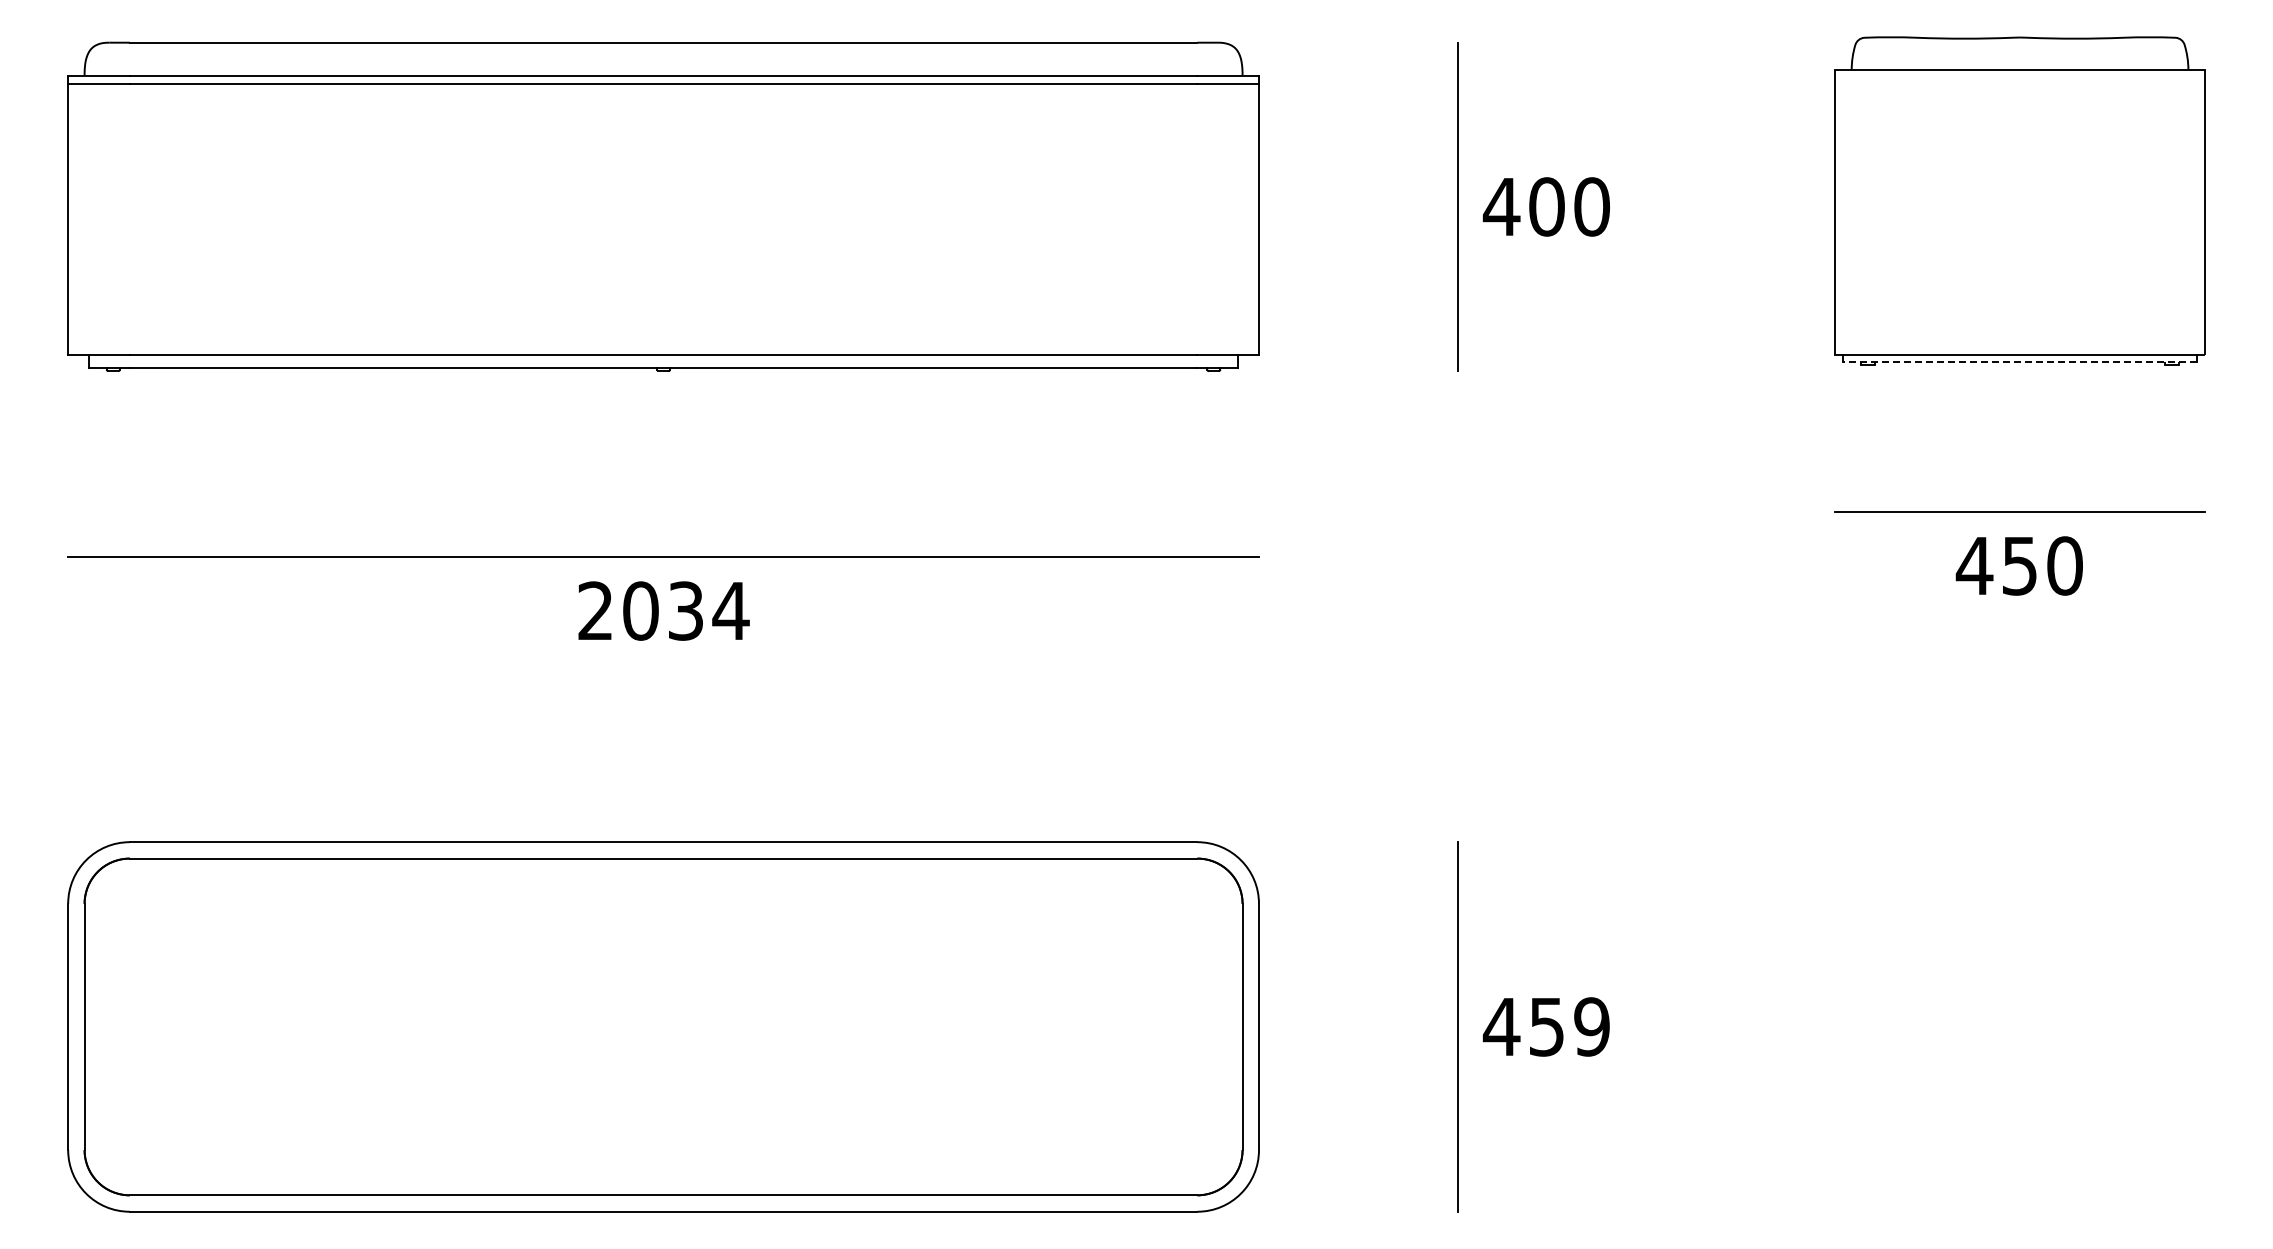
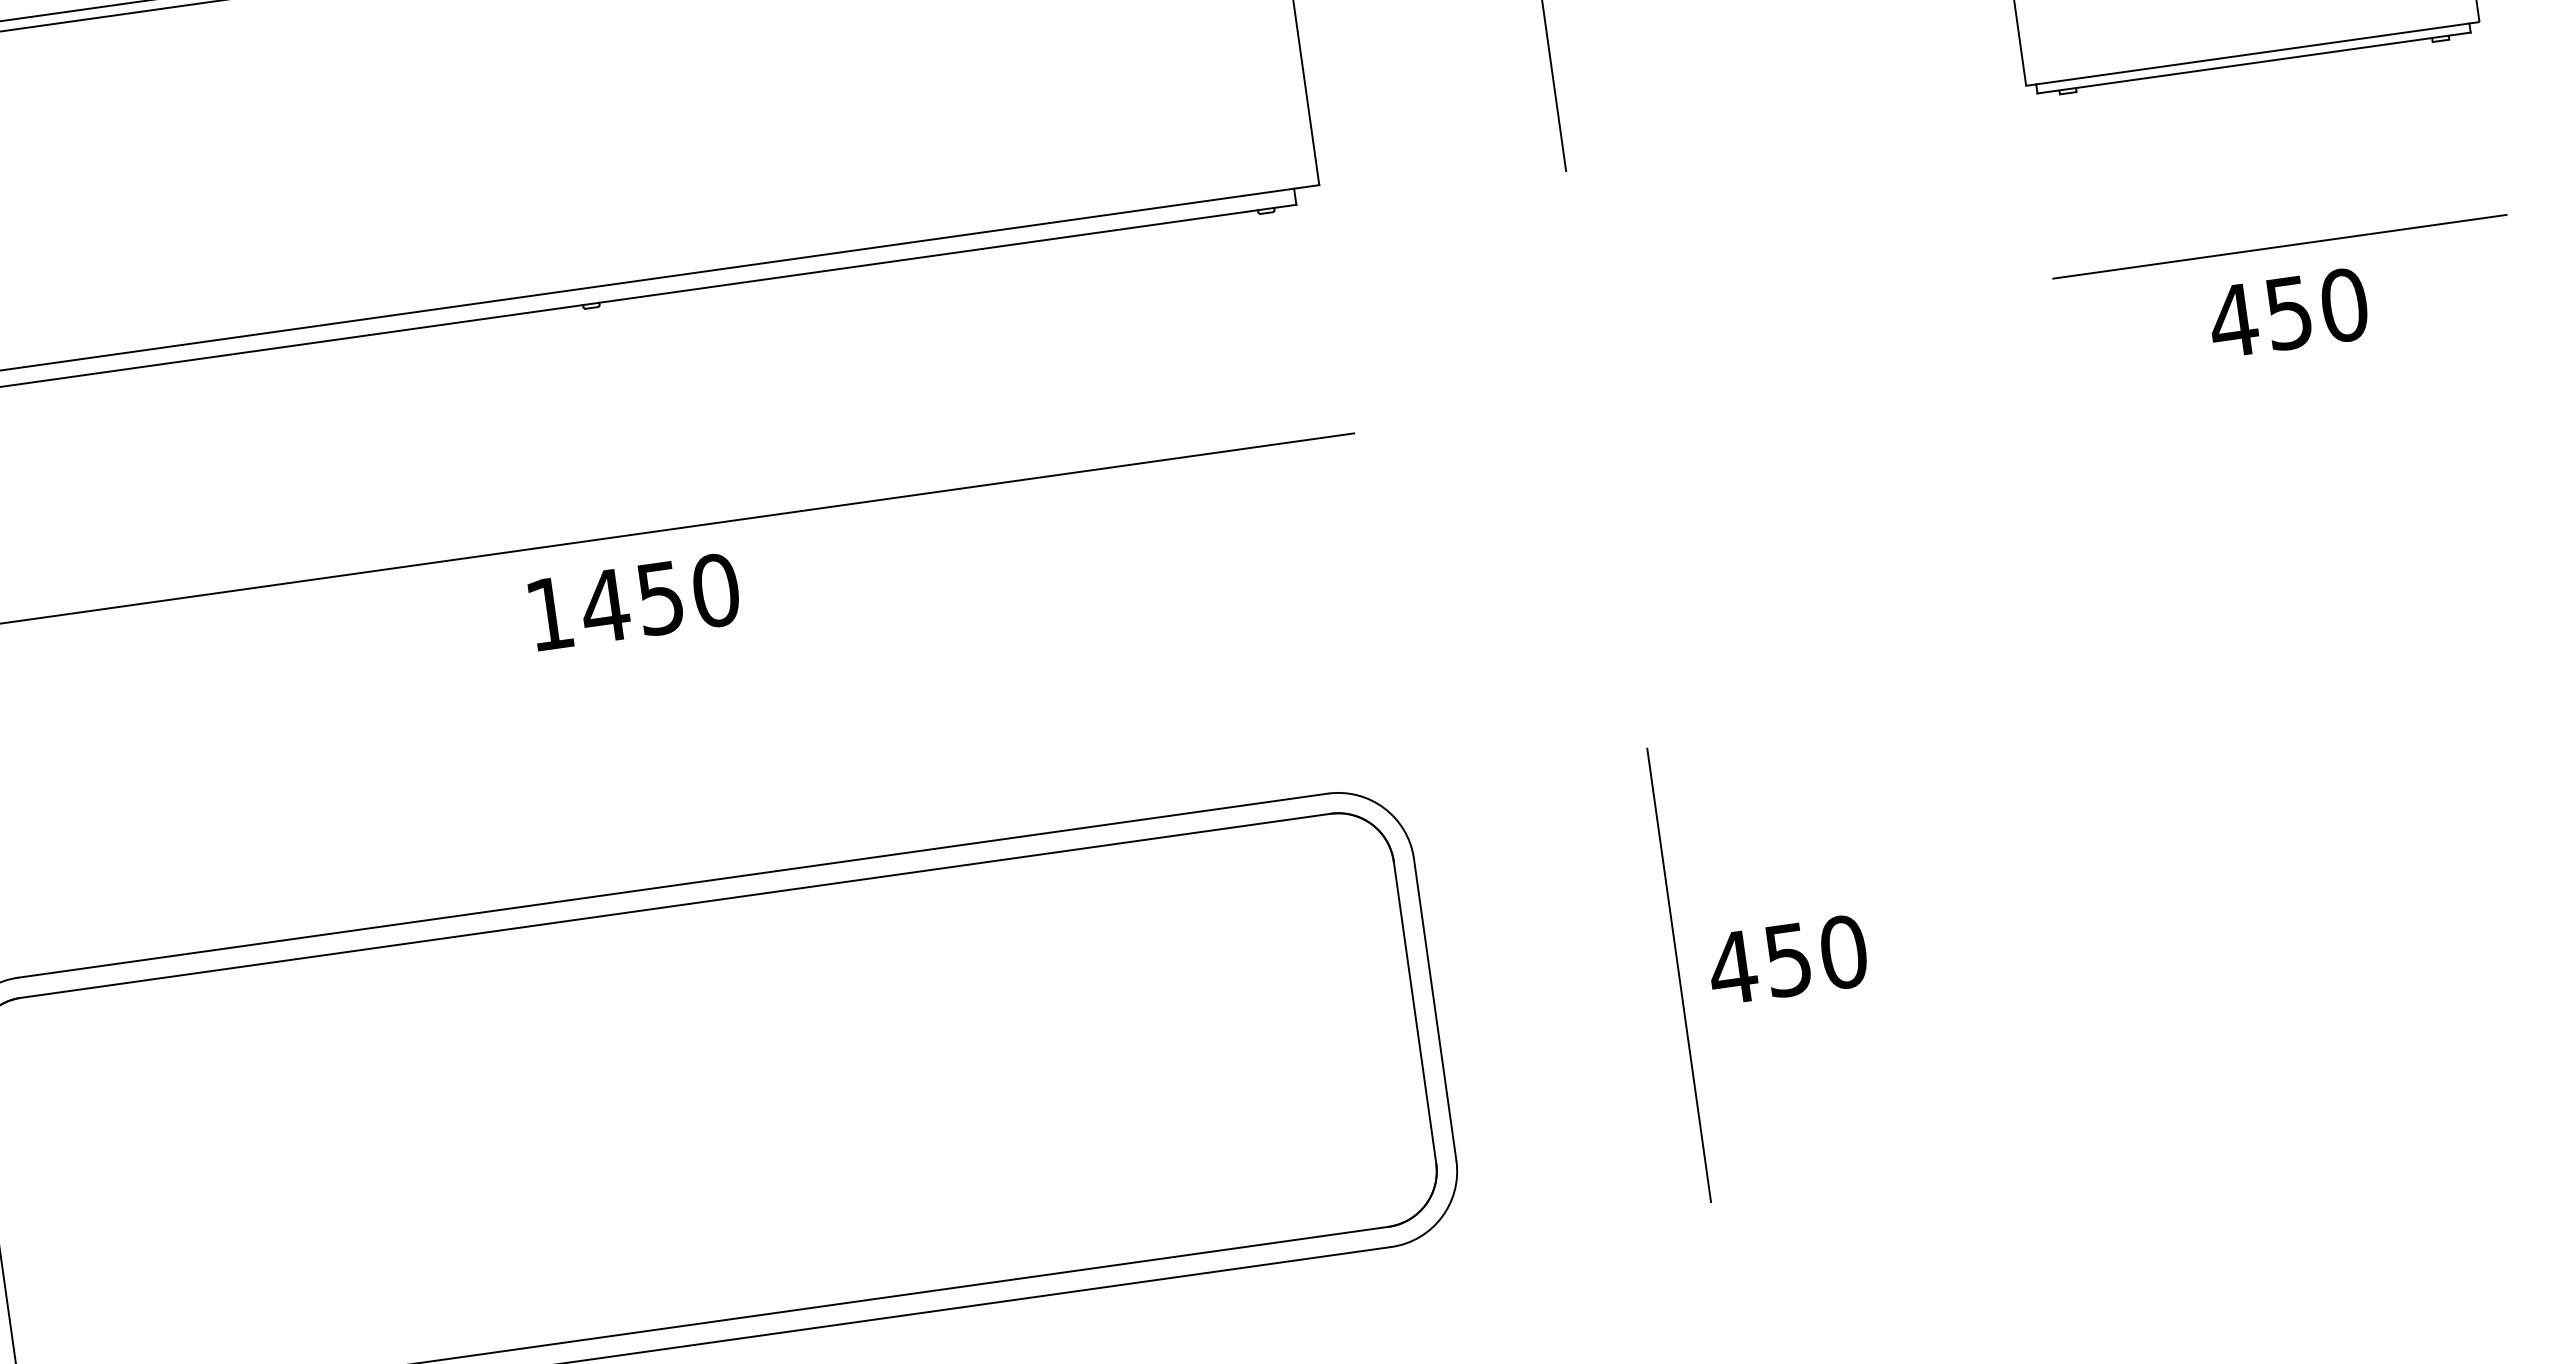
line: (2020, 362) -> (2254, 63), dashed -> solid
text: (663, 610) -> (632, 601), 2034 -> 1450
text: (1591, 1026) -> (1842, 951), 459 -> 450

